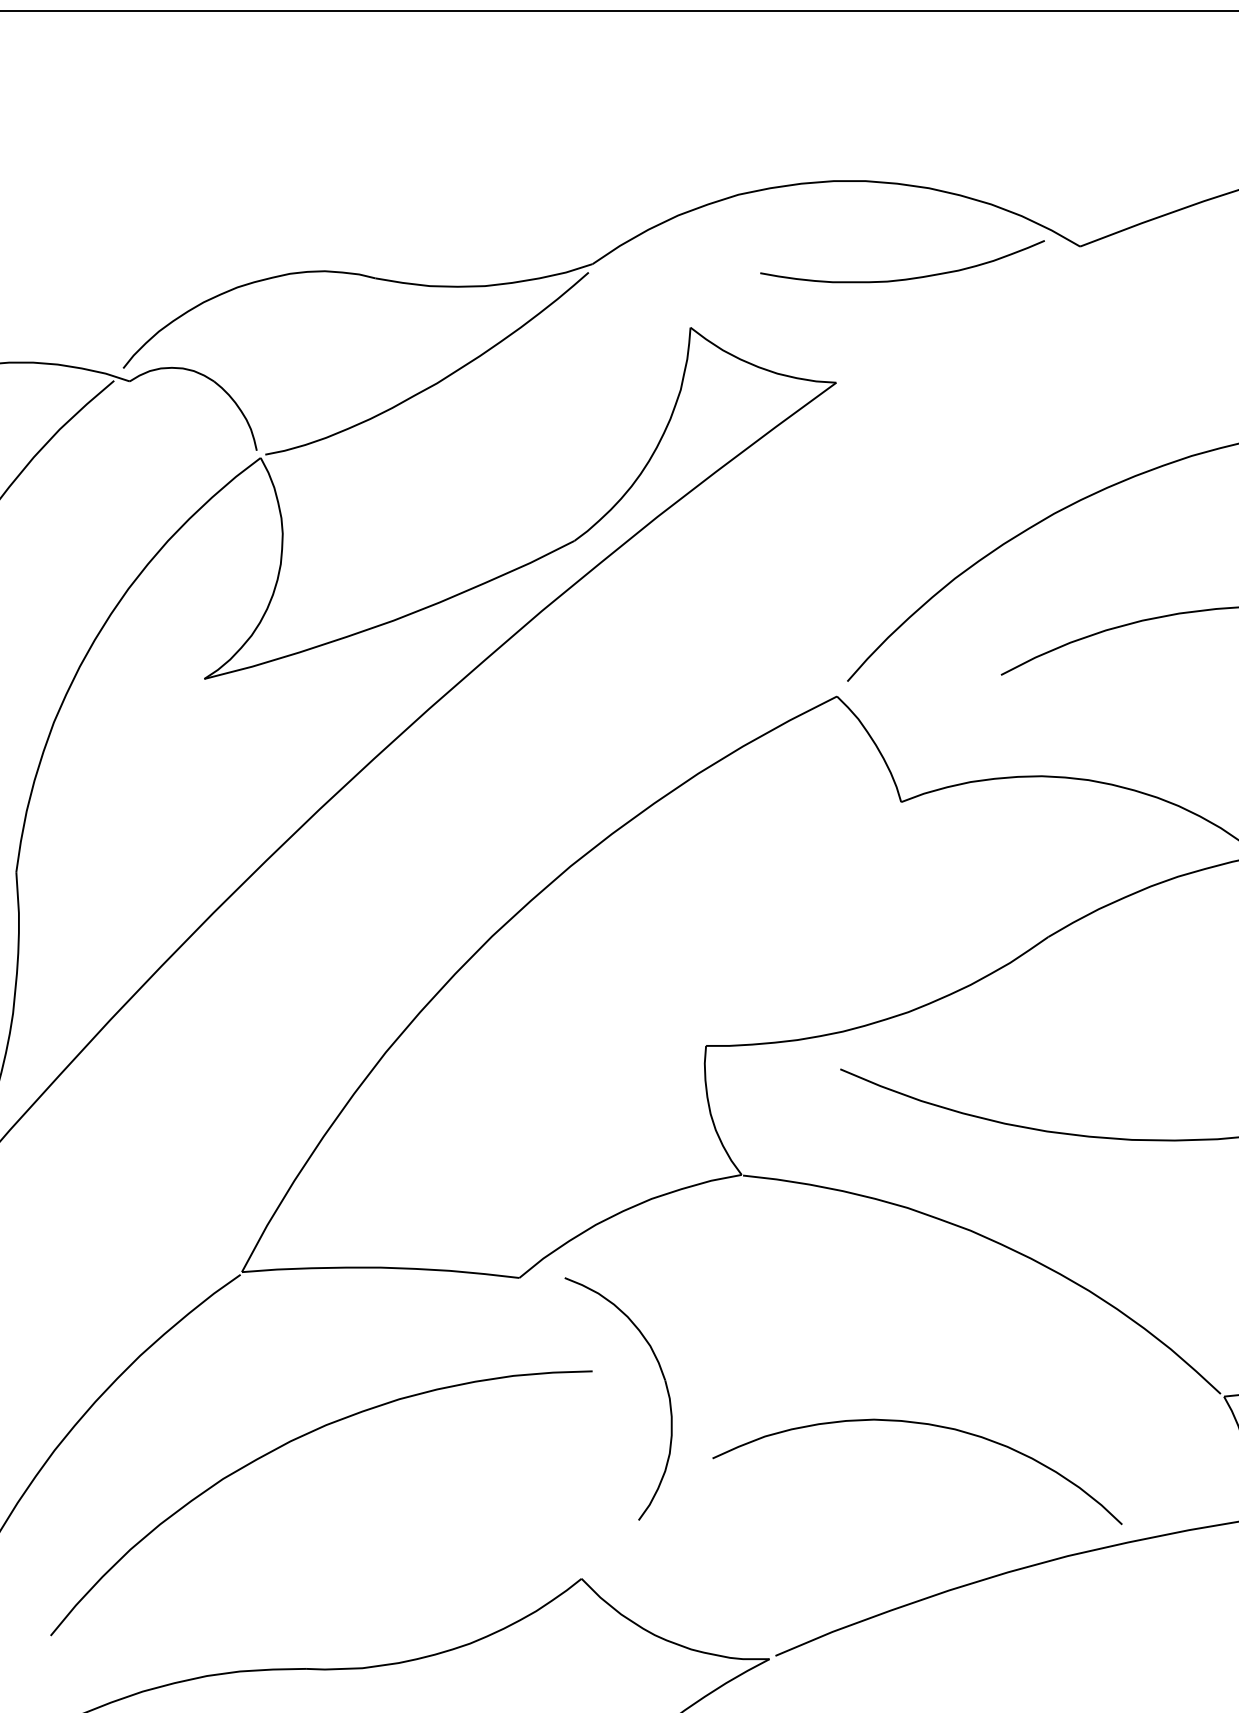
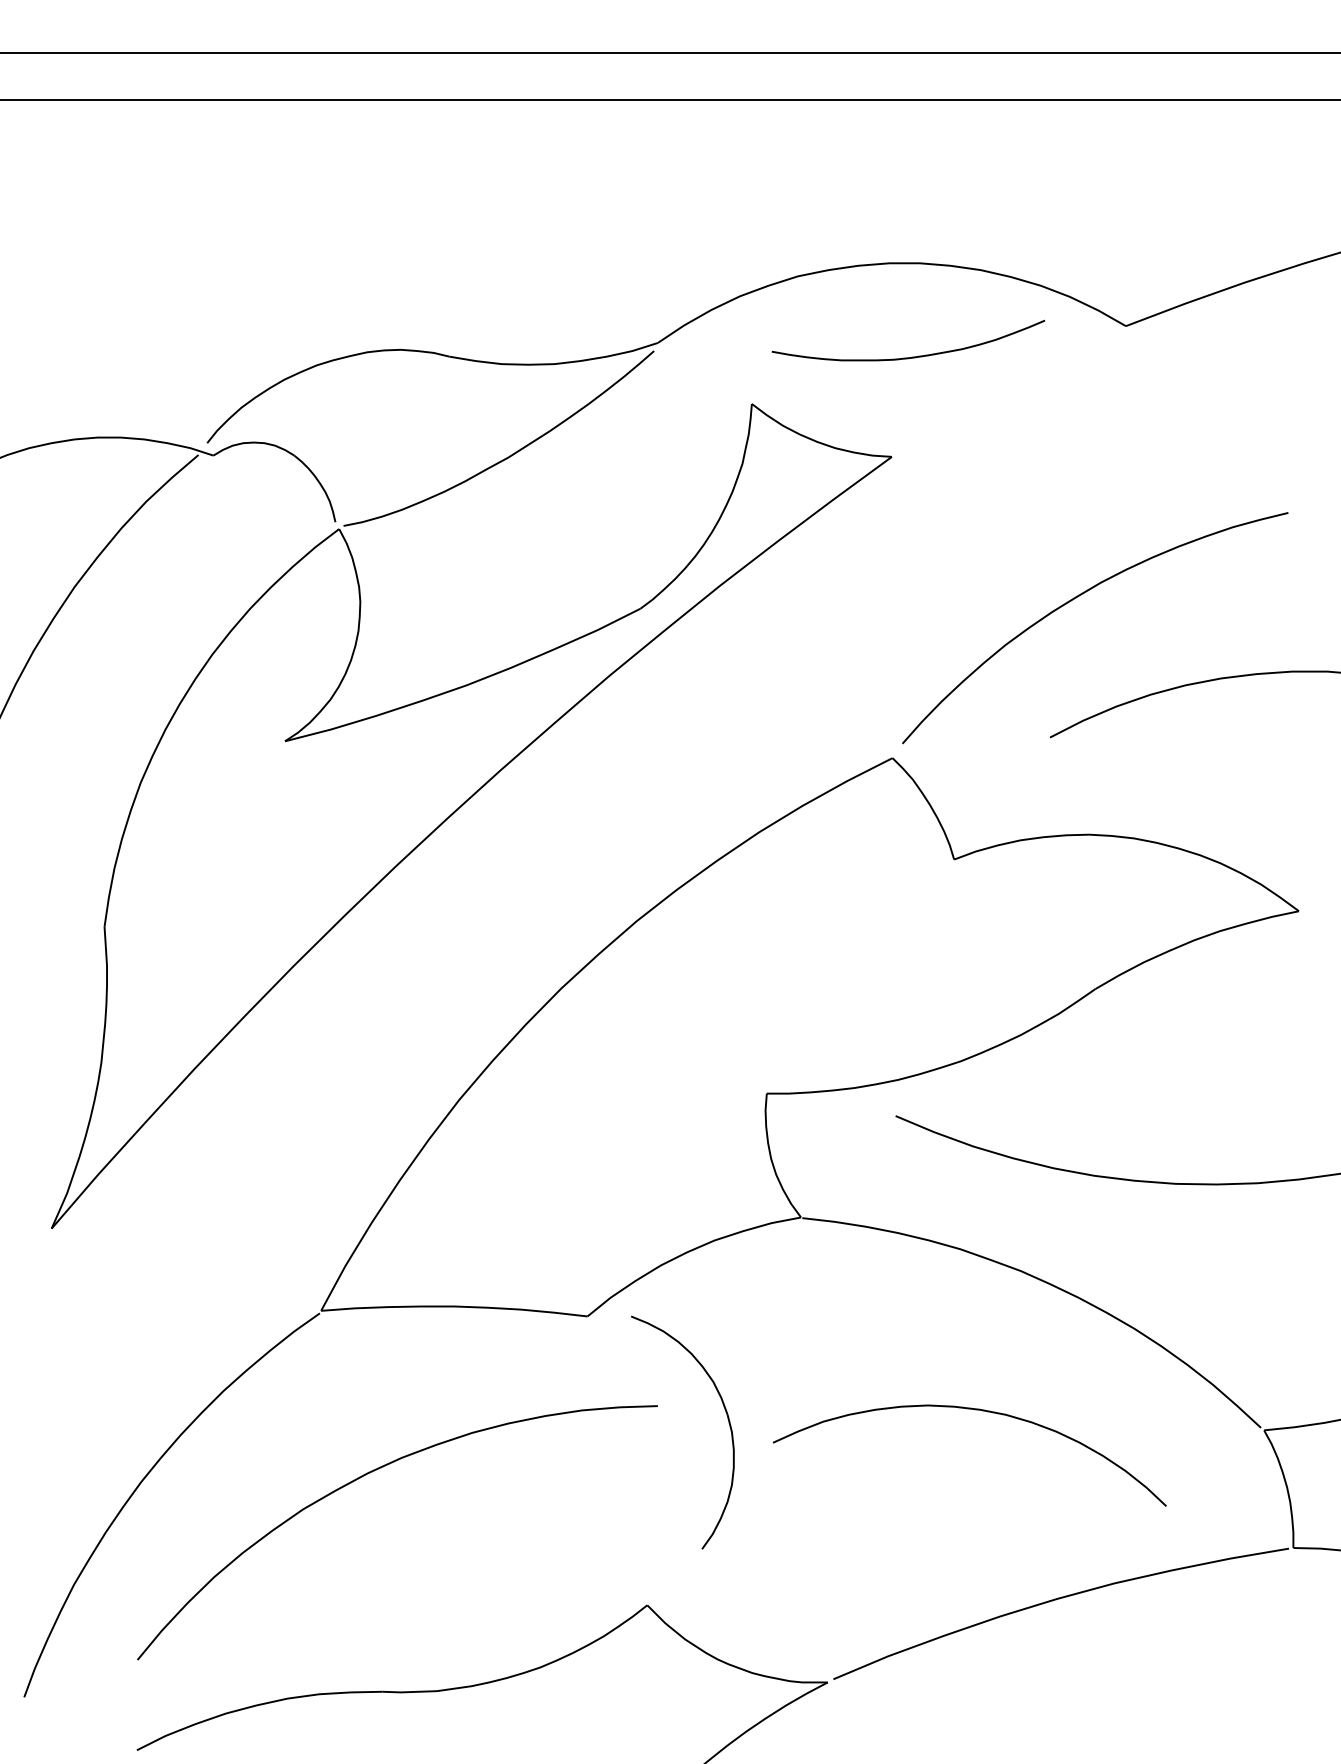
curve: (906, 278) -> (912, 356), moved
curve: (923, 1424) -> (975, 1410), moved

